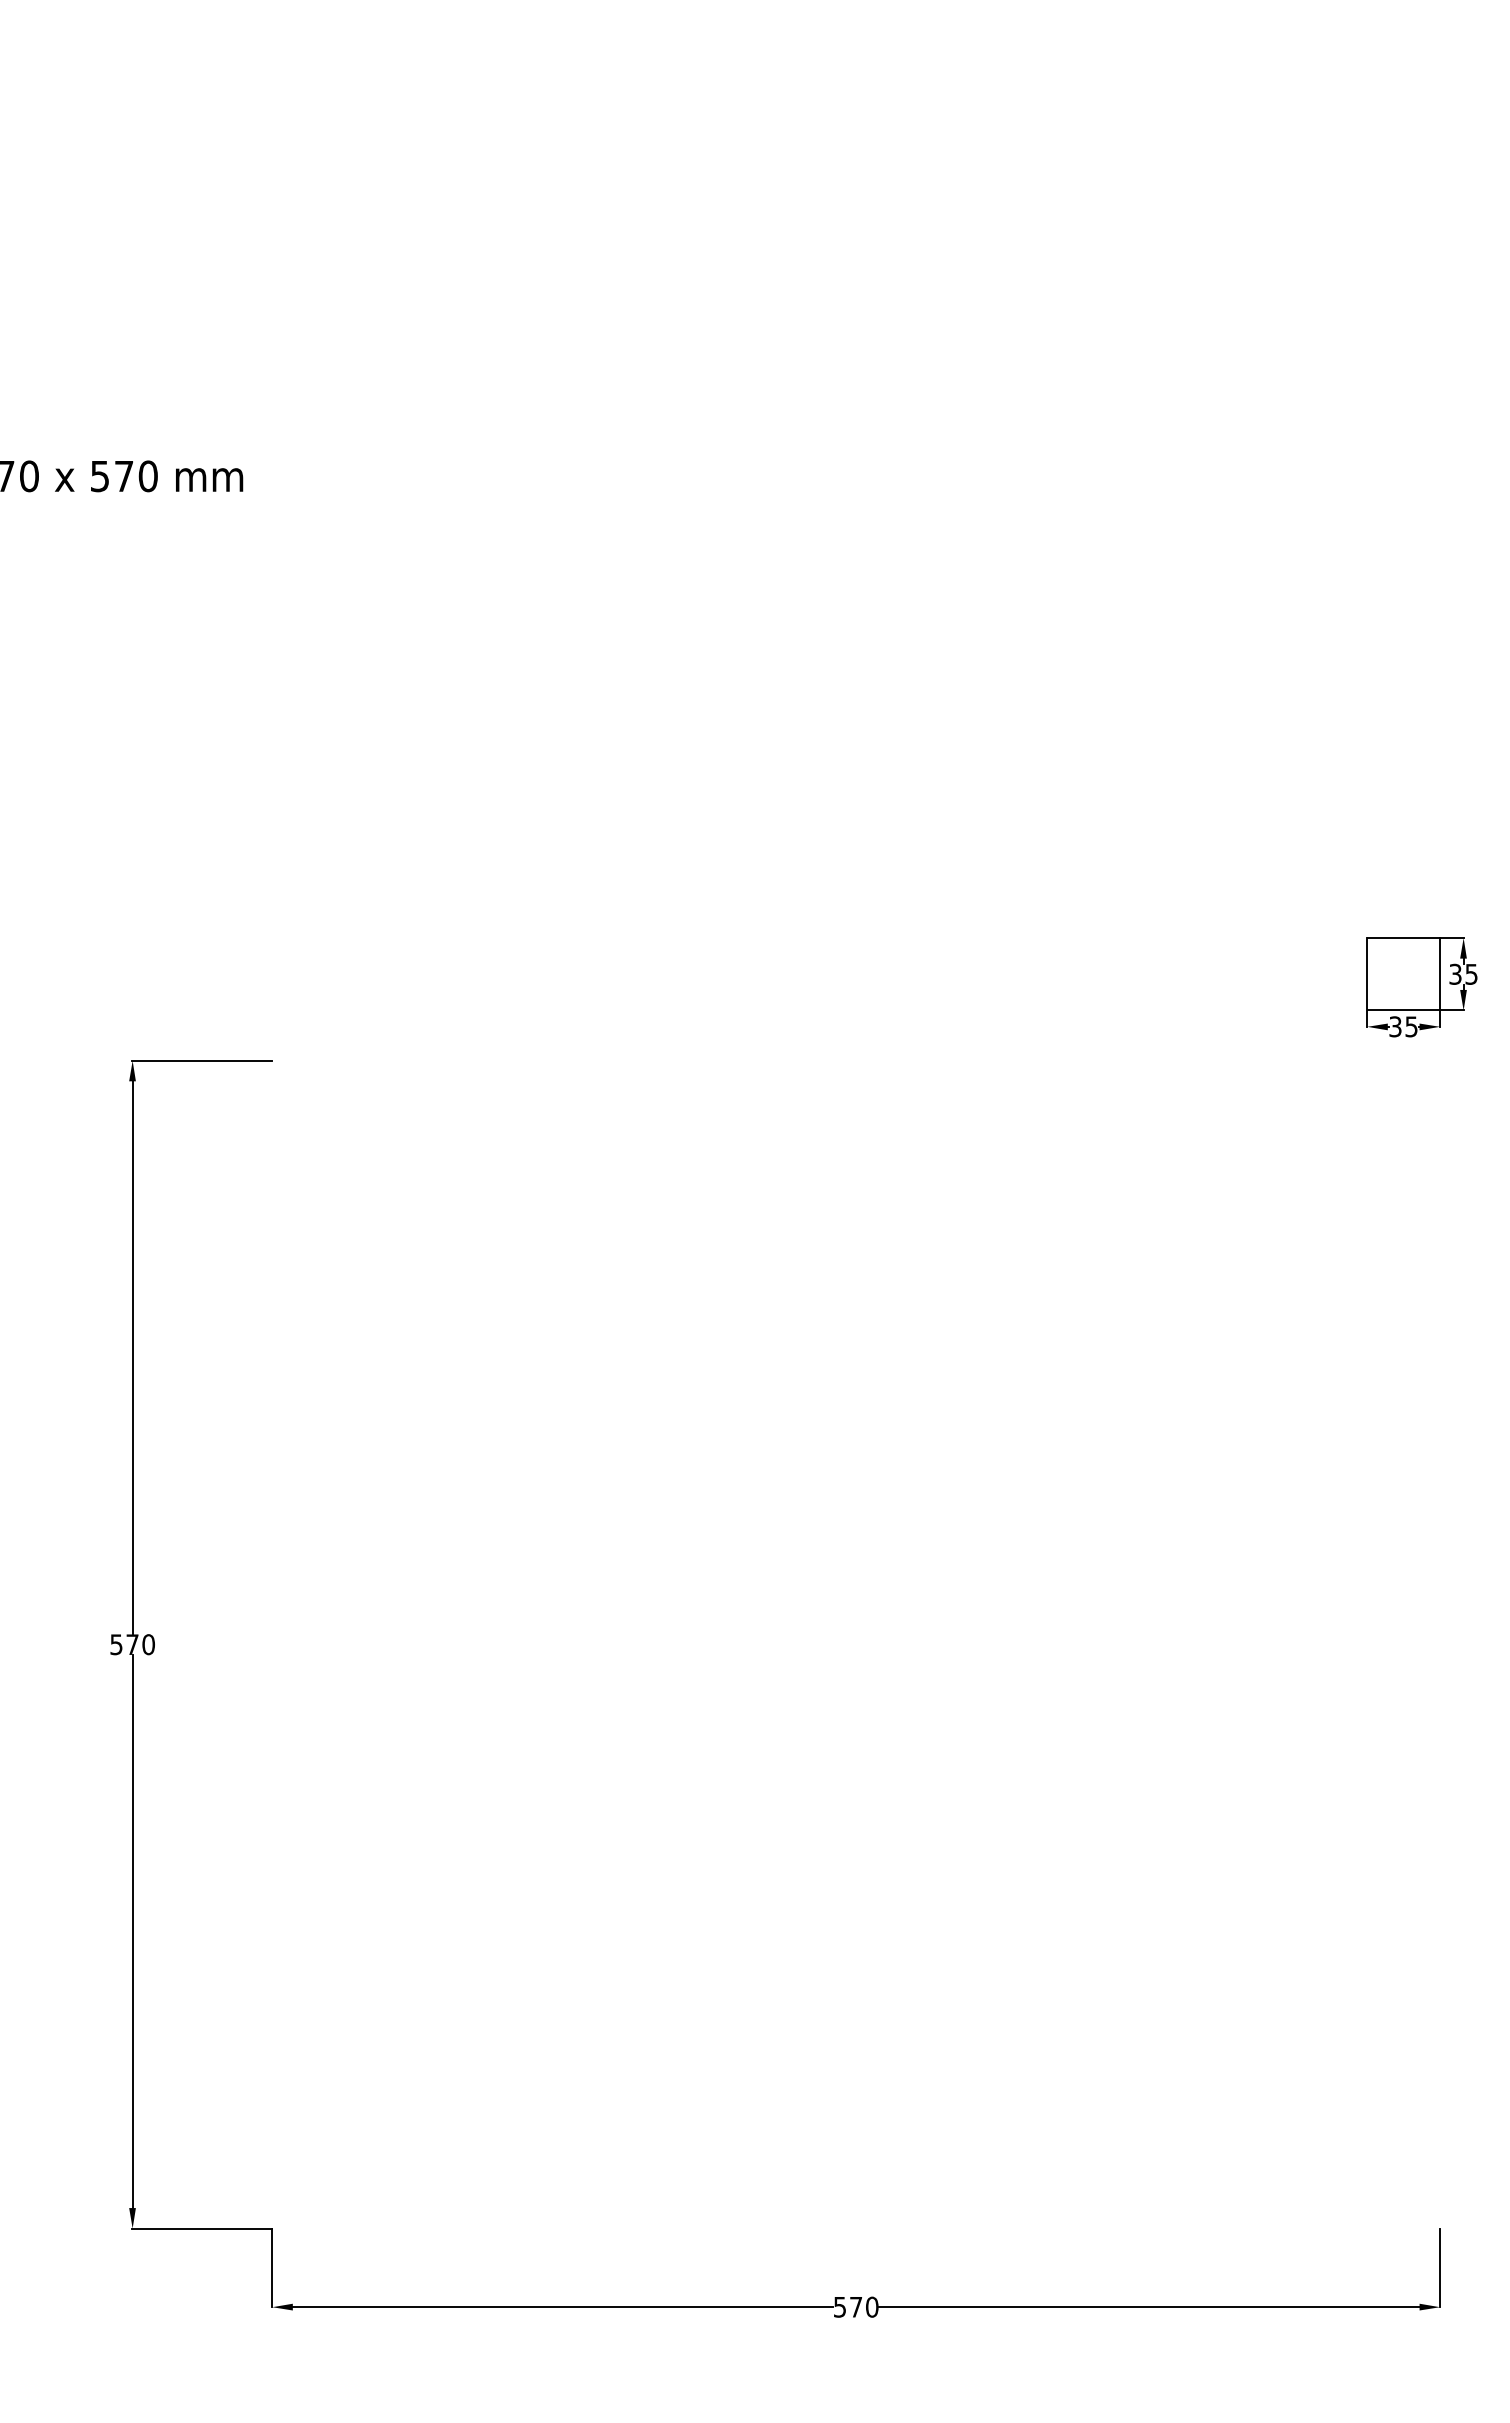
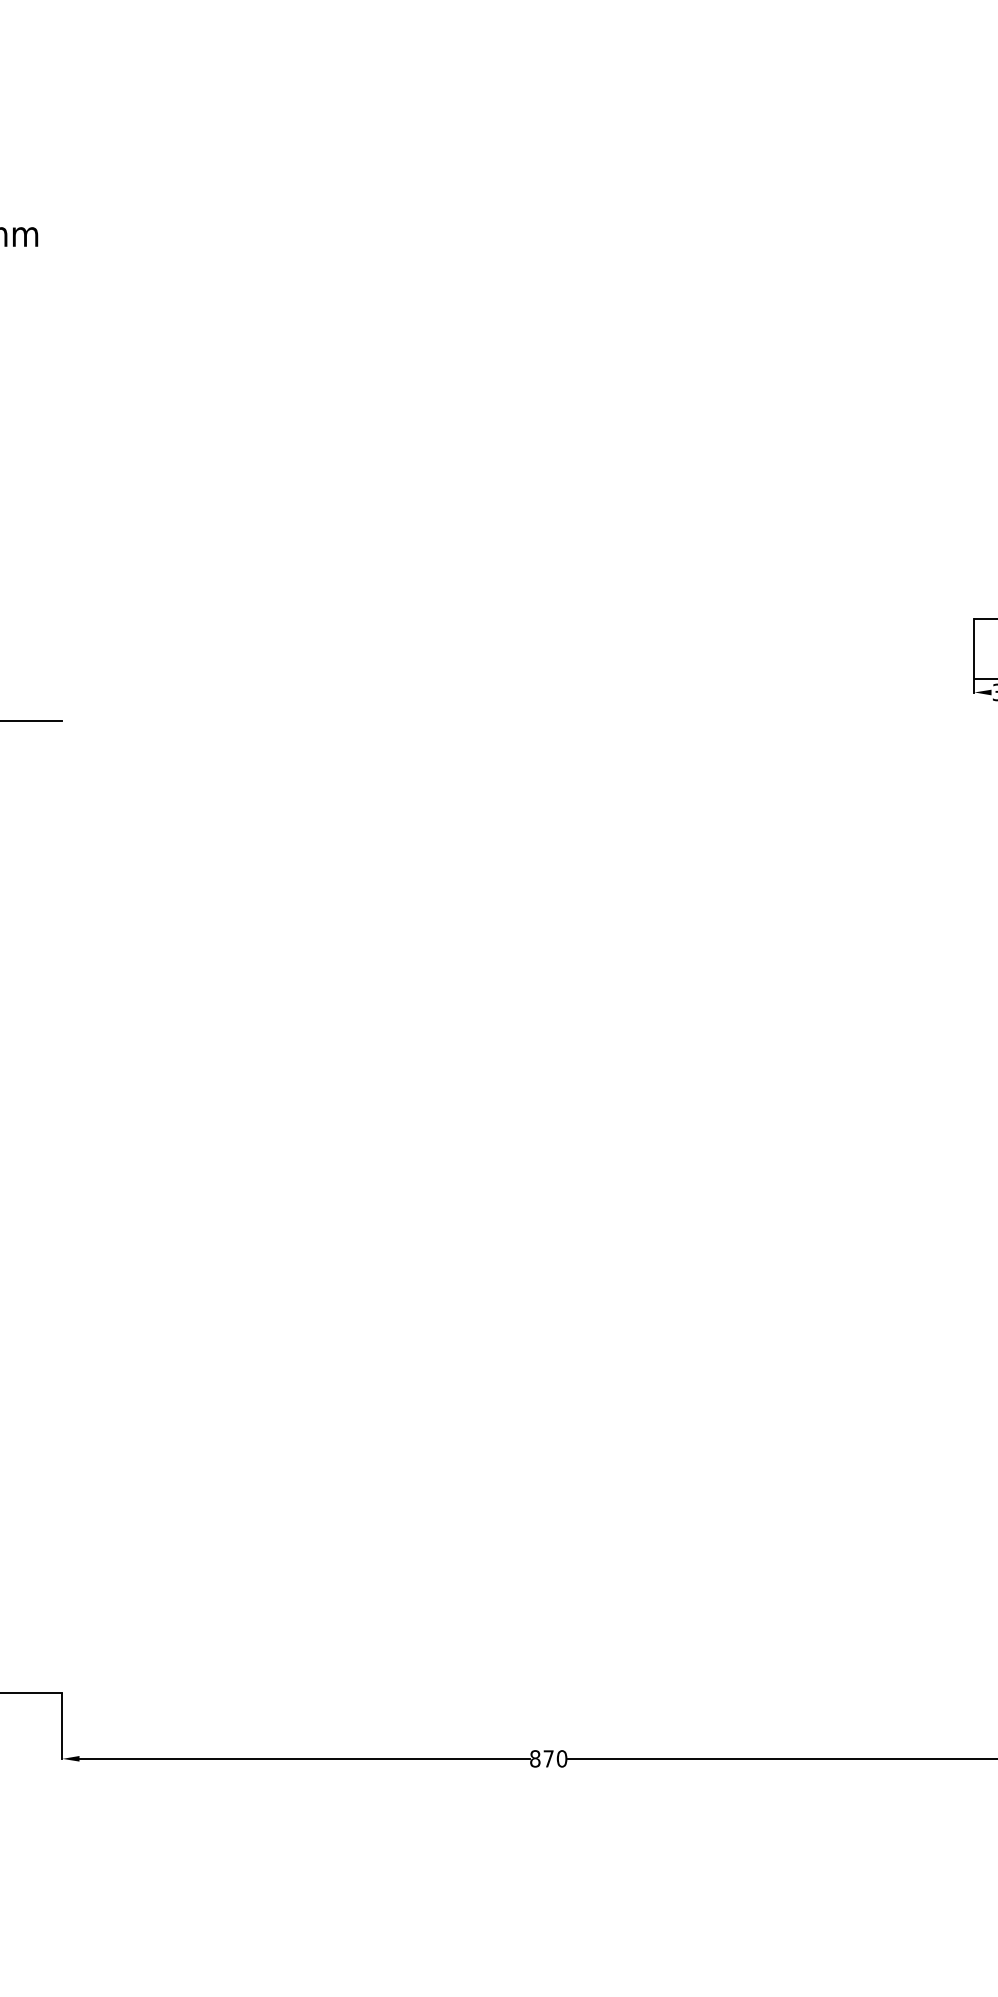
text: (839, 2306) -> (534, 1758), 570 -> 870

